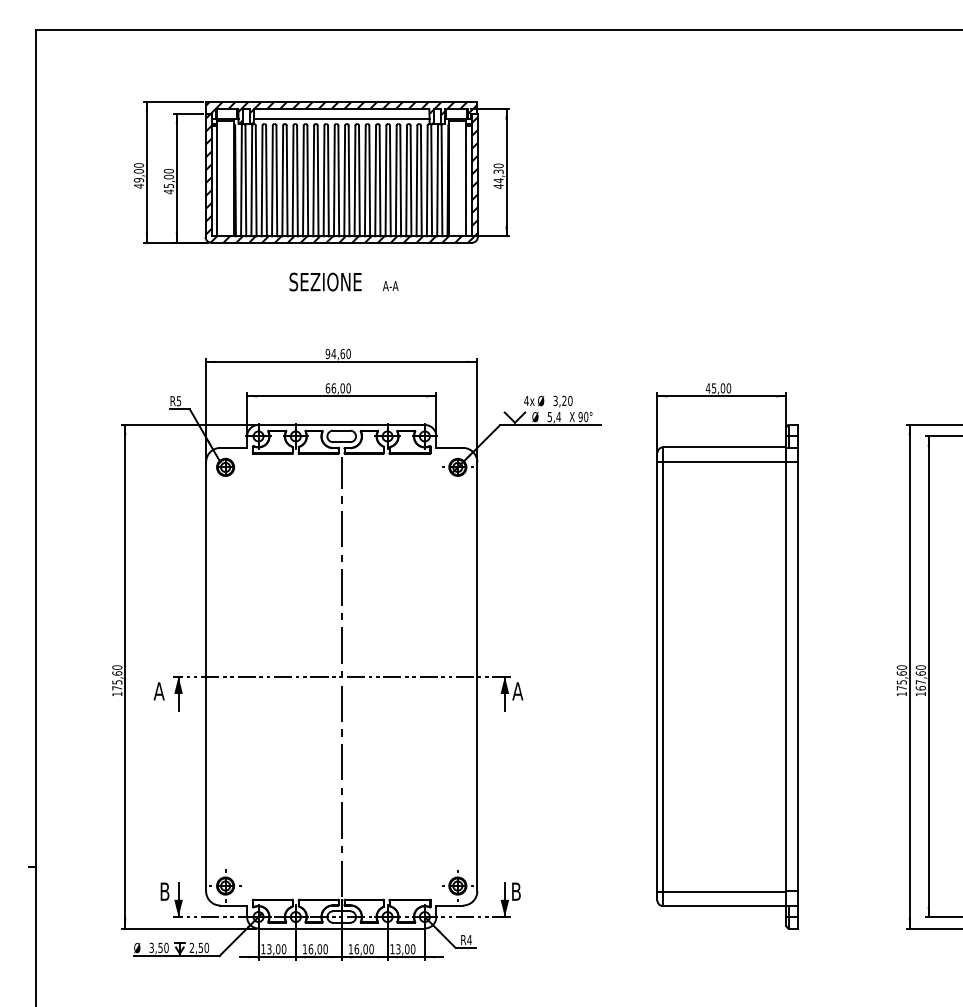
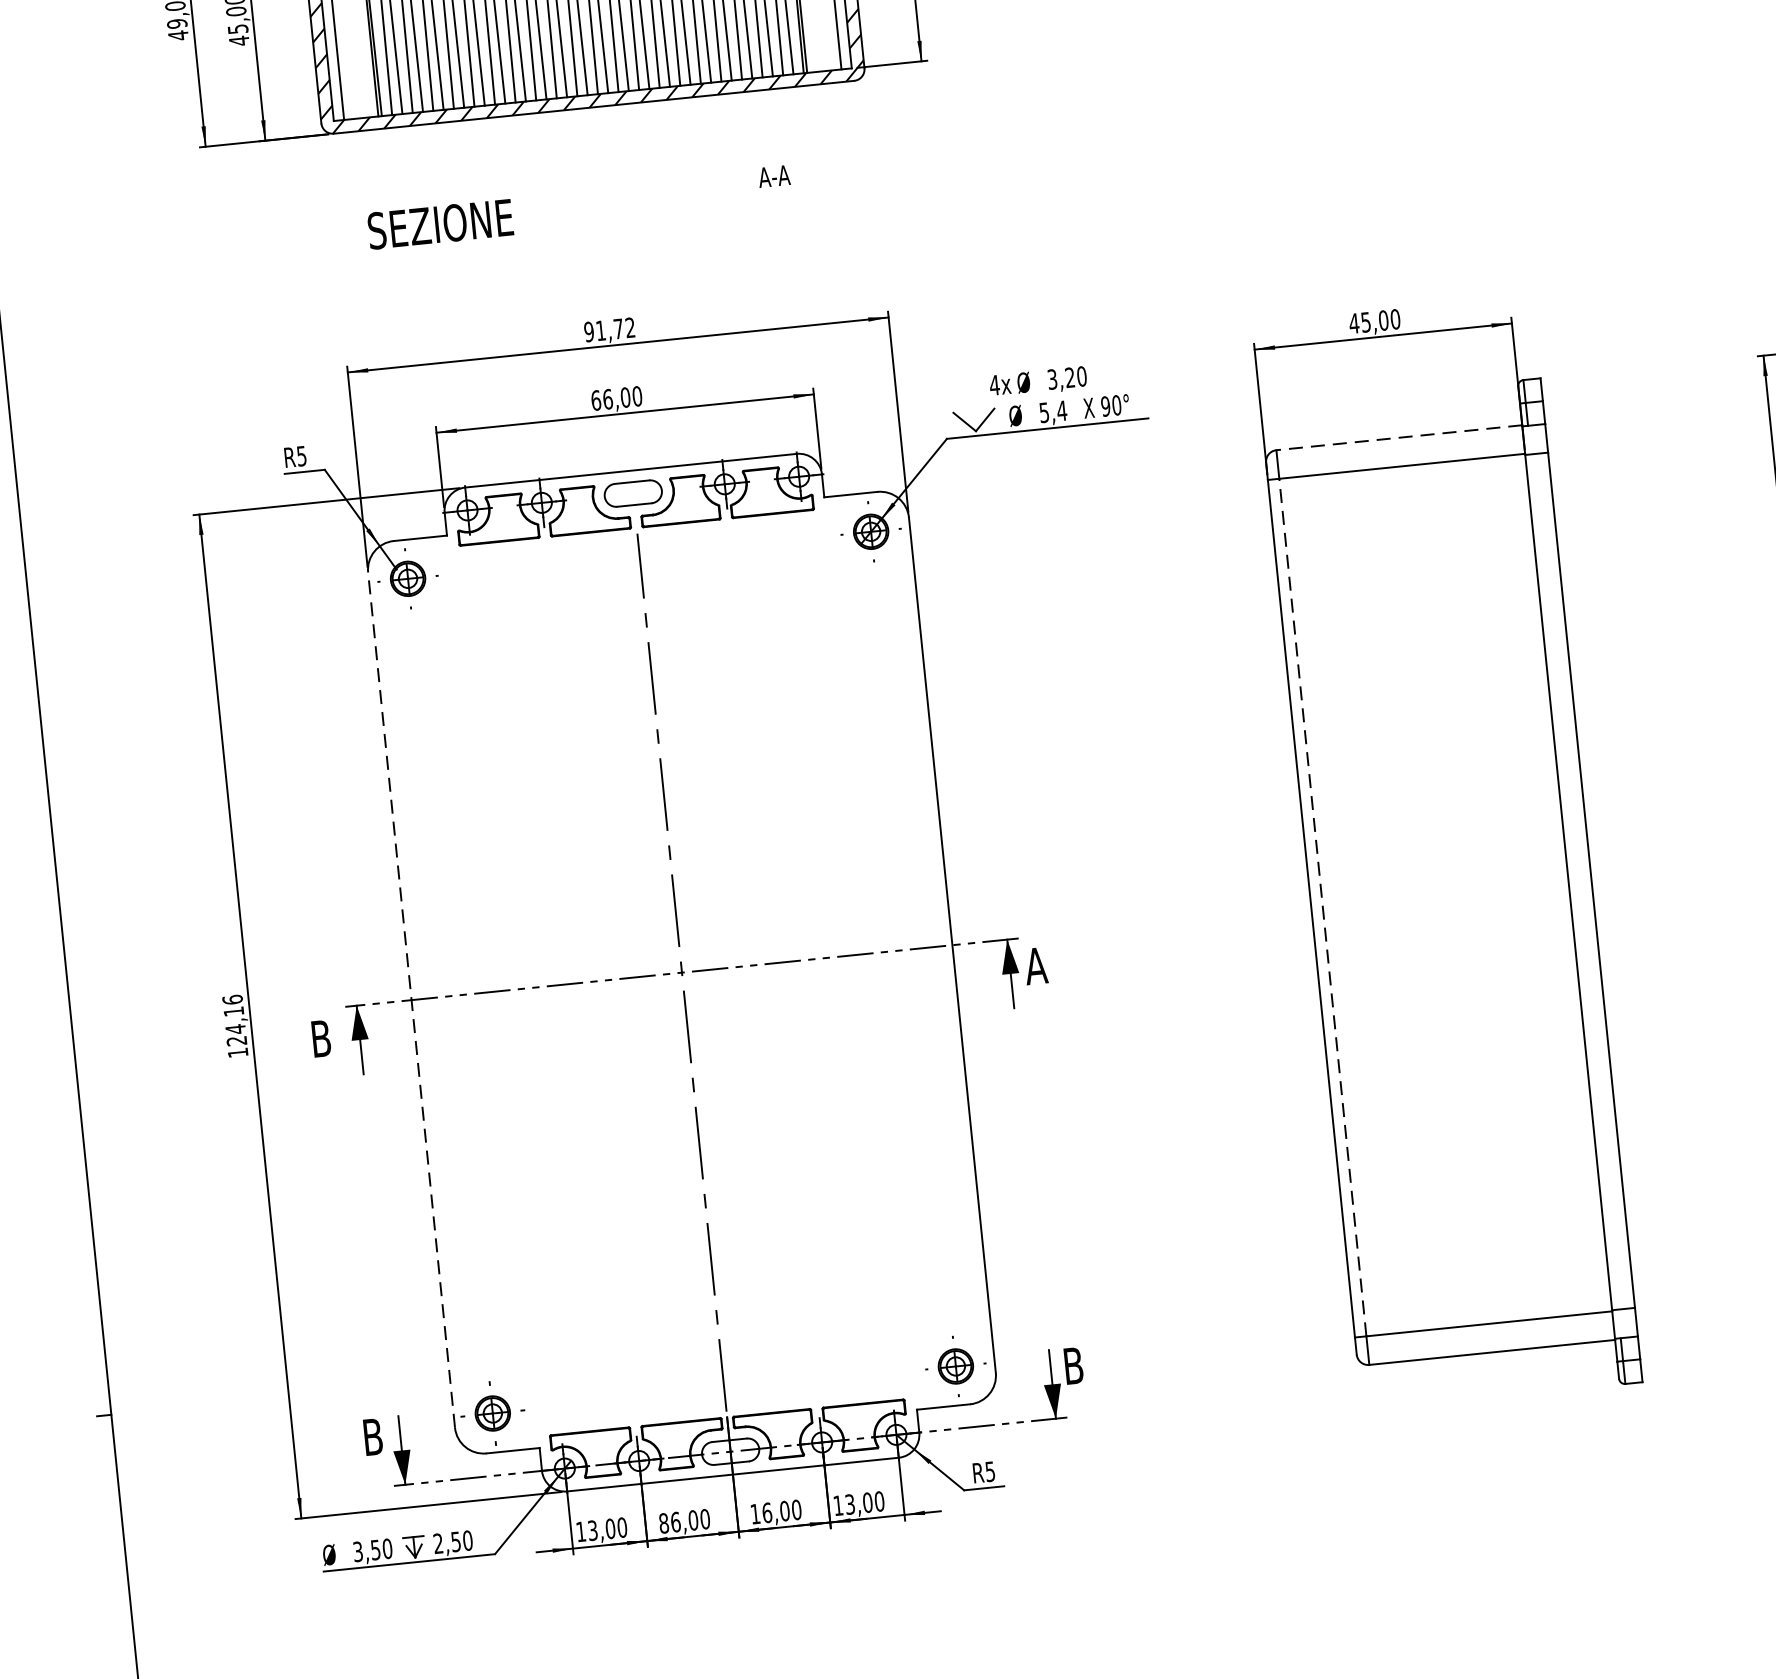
text: (325, 281) -> (440, 223), moved
text: (390, 286) -> (773, 177), moved
text: (340, 353) -> (614, 328), 94,60 -> 91,72
line: (724, 447) -> (1398, 438), solid -> dashed
line: (206, 676) -> (412, 999), solid -> dashed
line: (663, 676) -> (1323, 907), solid -> dashed
text: (117, 677) -> (235, 1019), 175,60 -> 124,16
text: (158, 691) -> (319, 1039), A -> B
text: (469, 940) -> (990, 1472), R4 -> R5
text: (304, 949) -> (662, 1524), 16,00 -> 86,00

